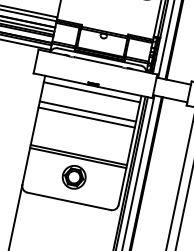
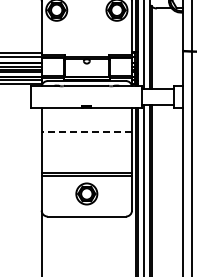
line: (91, 92) -> (86, 114), removed
line: (87, 111) -> (86, 132), solid -> dashed
line: (86, 117) -> (86, 137), removed

